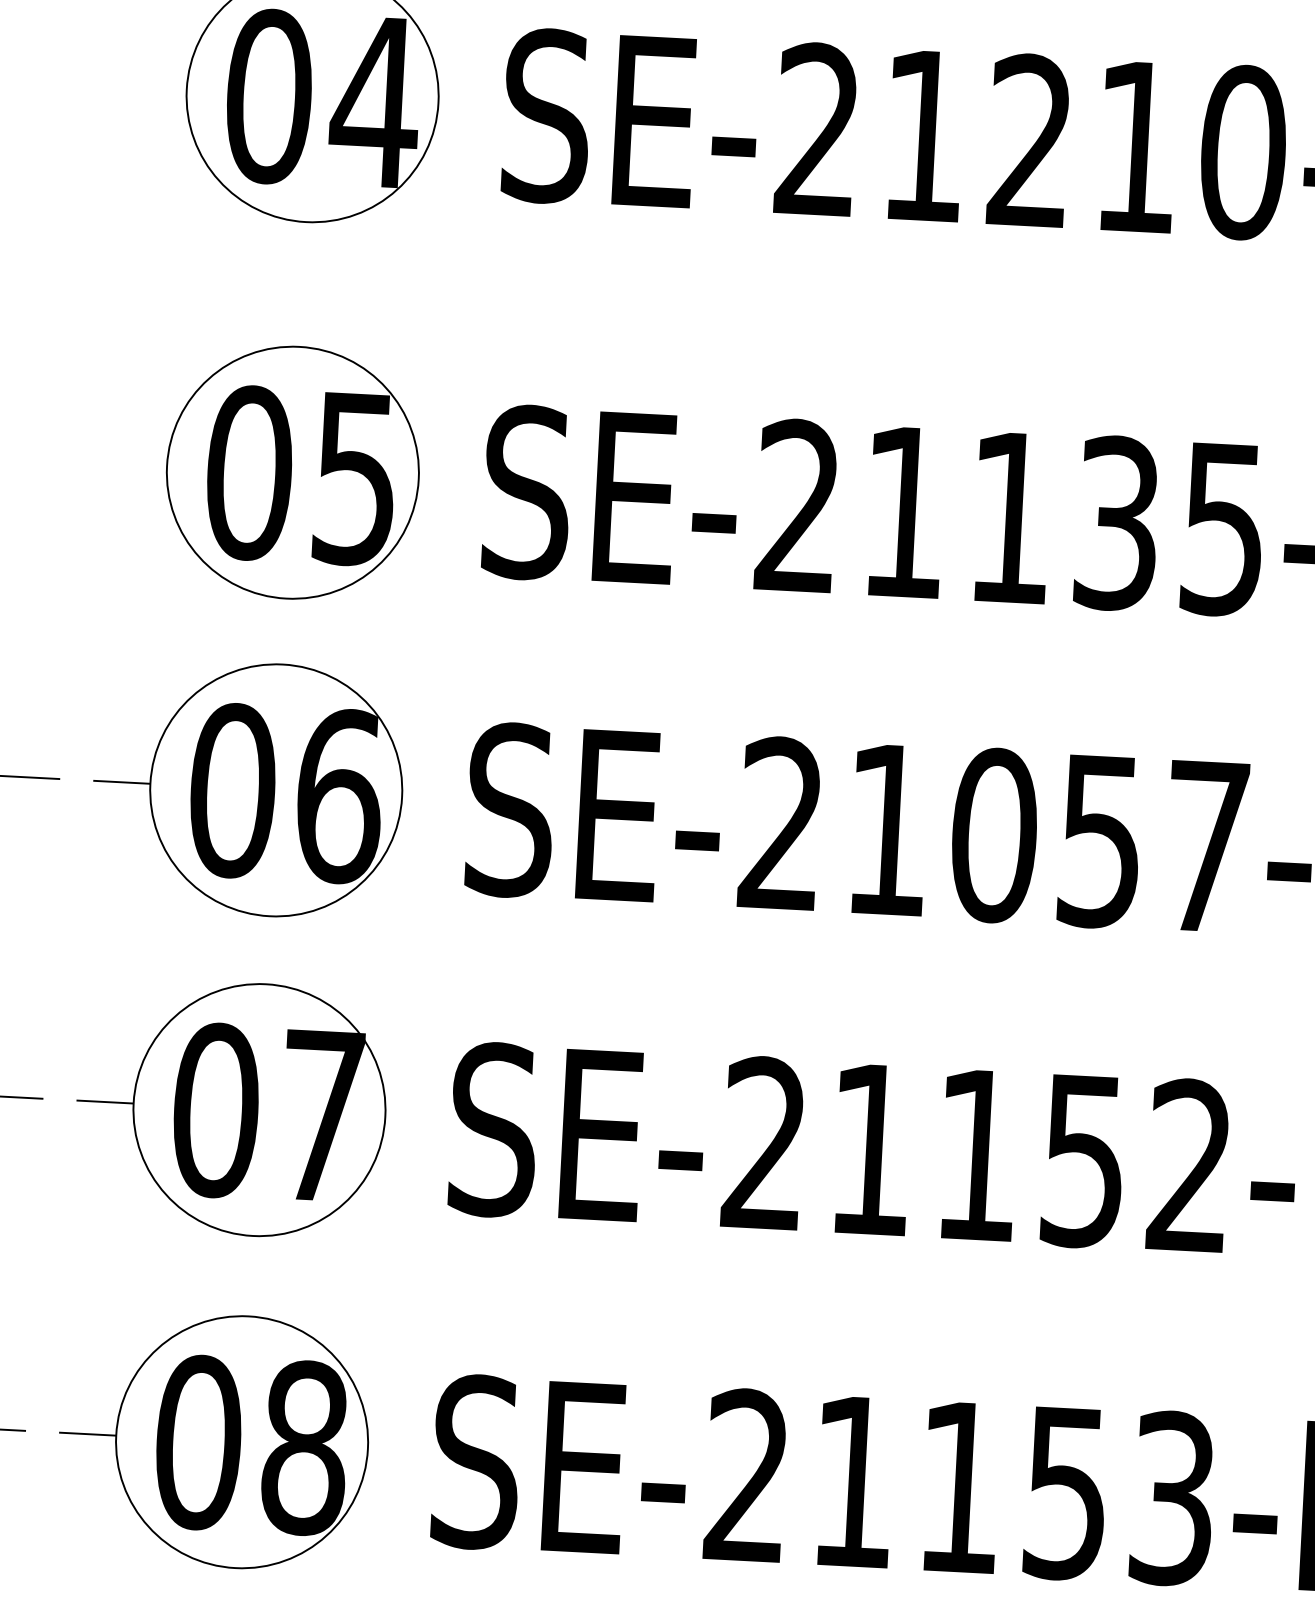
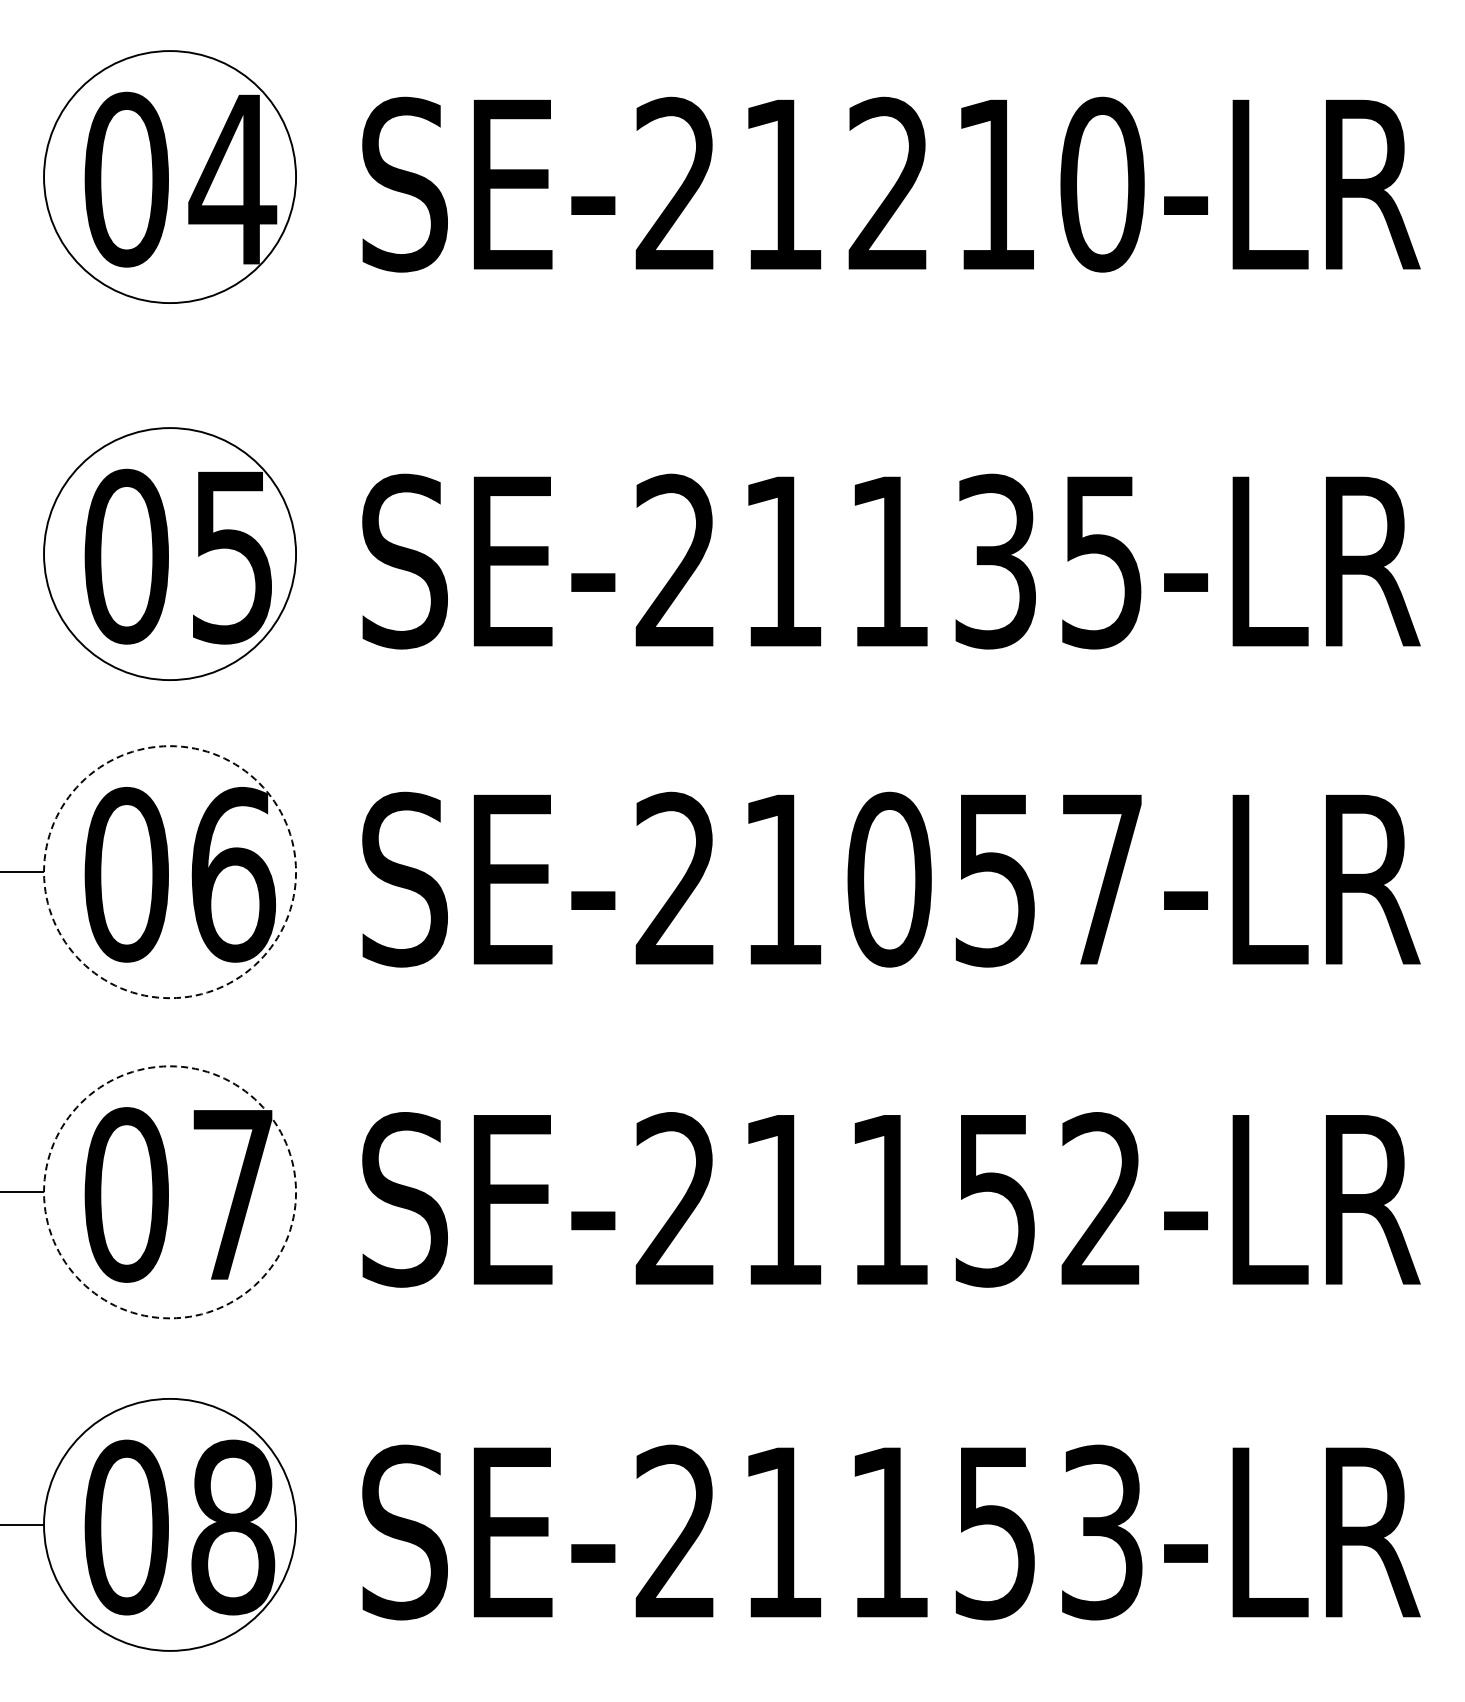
circle: (276, 790) -> (170, 872), solid -> dashed
circle: (259, 1110) -> (170, 1192), solid -> dashed

